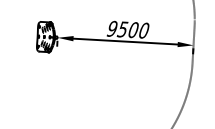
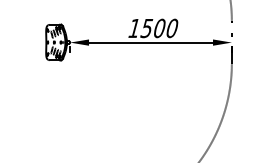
text: (112, 28) -> (134, 28), 9500 -> 1500

